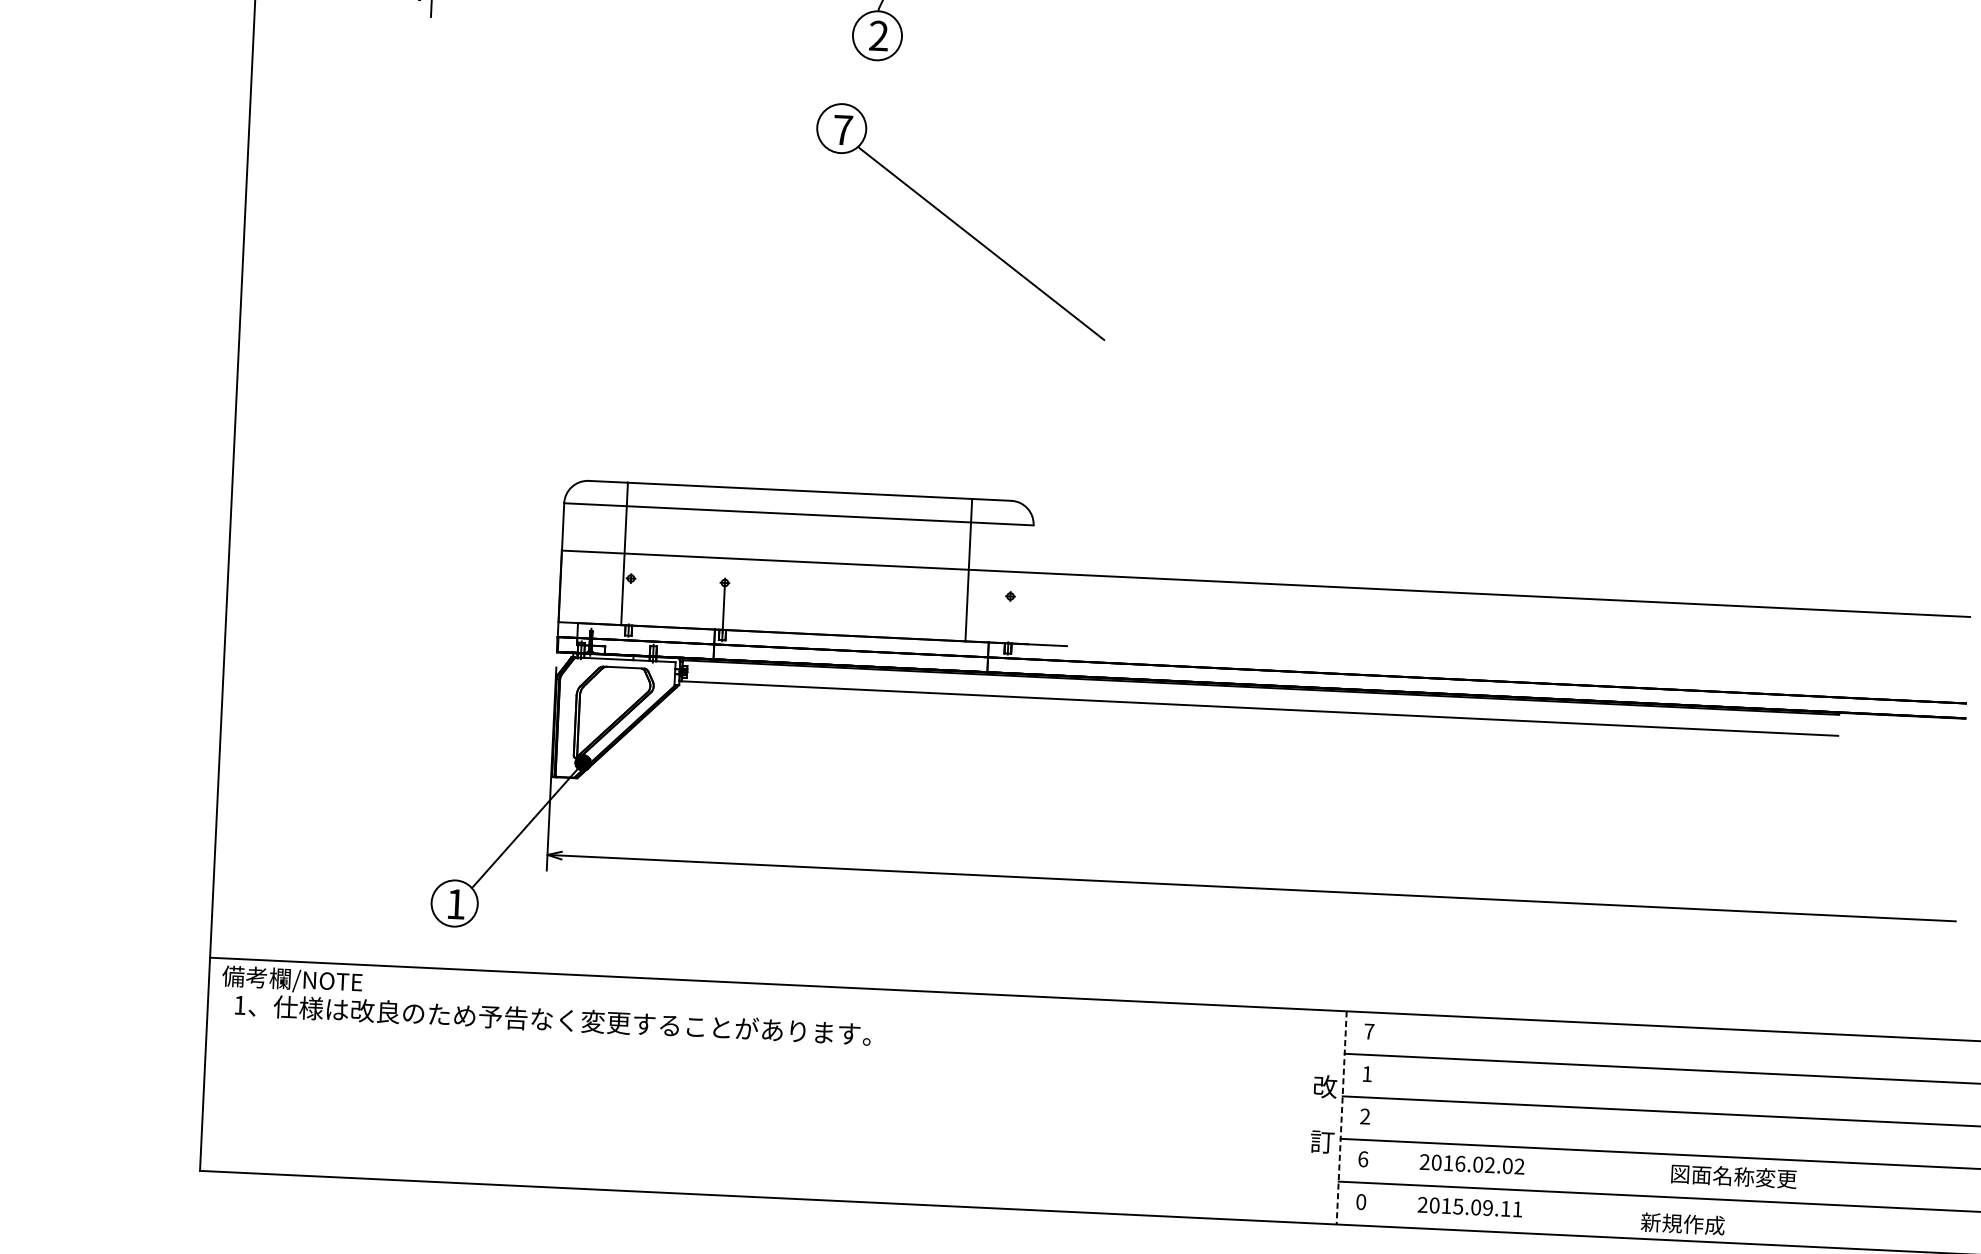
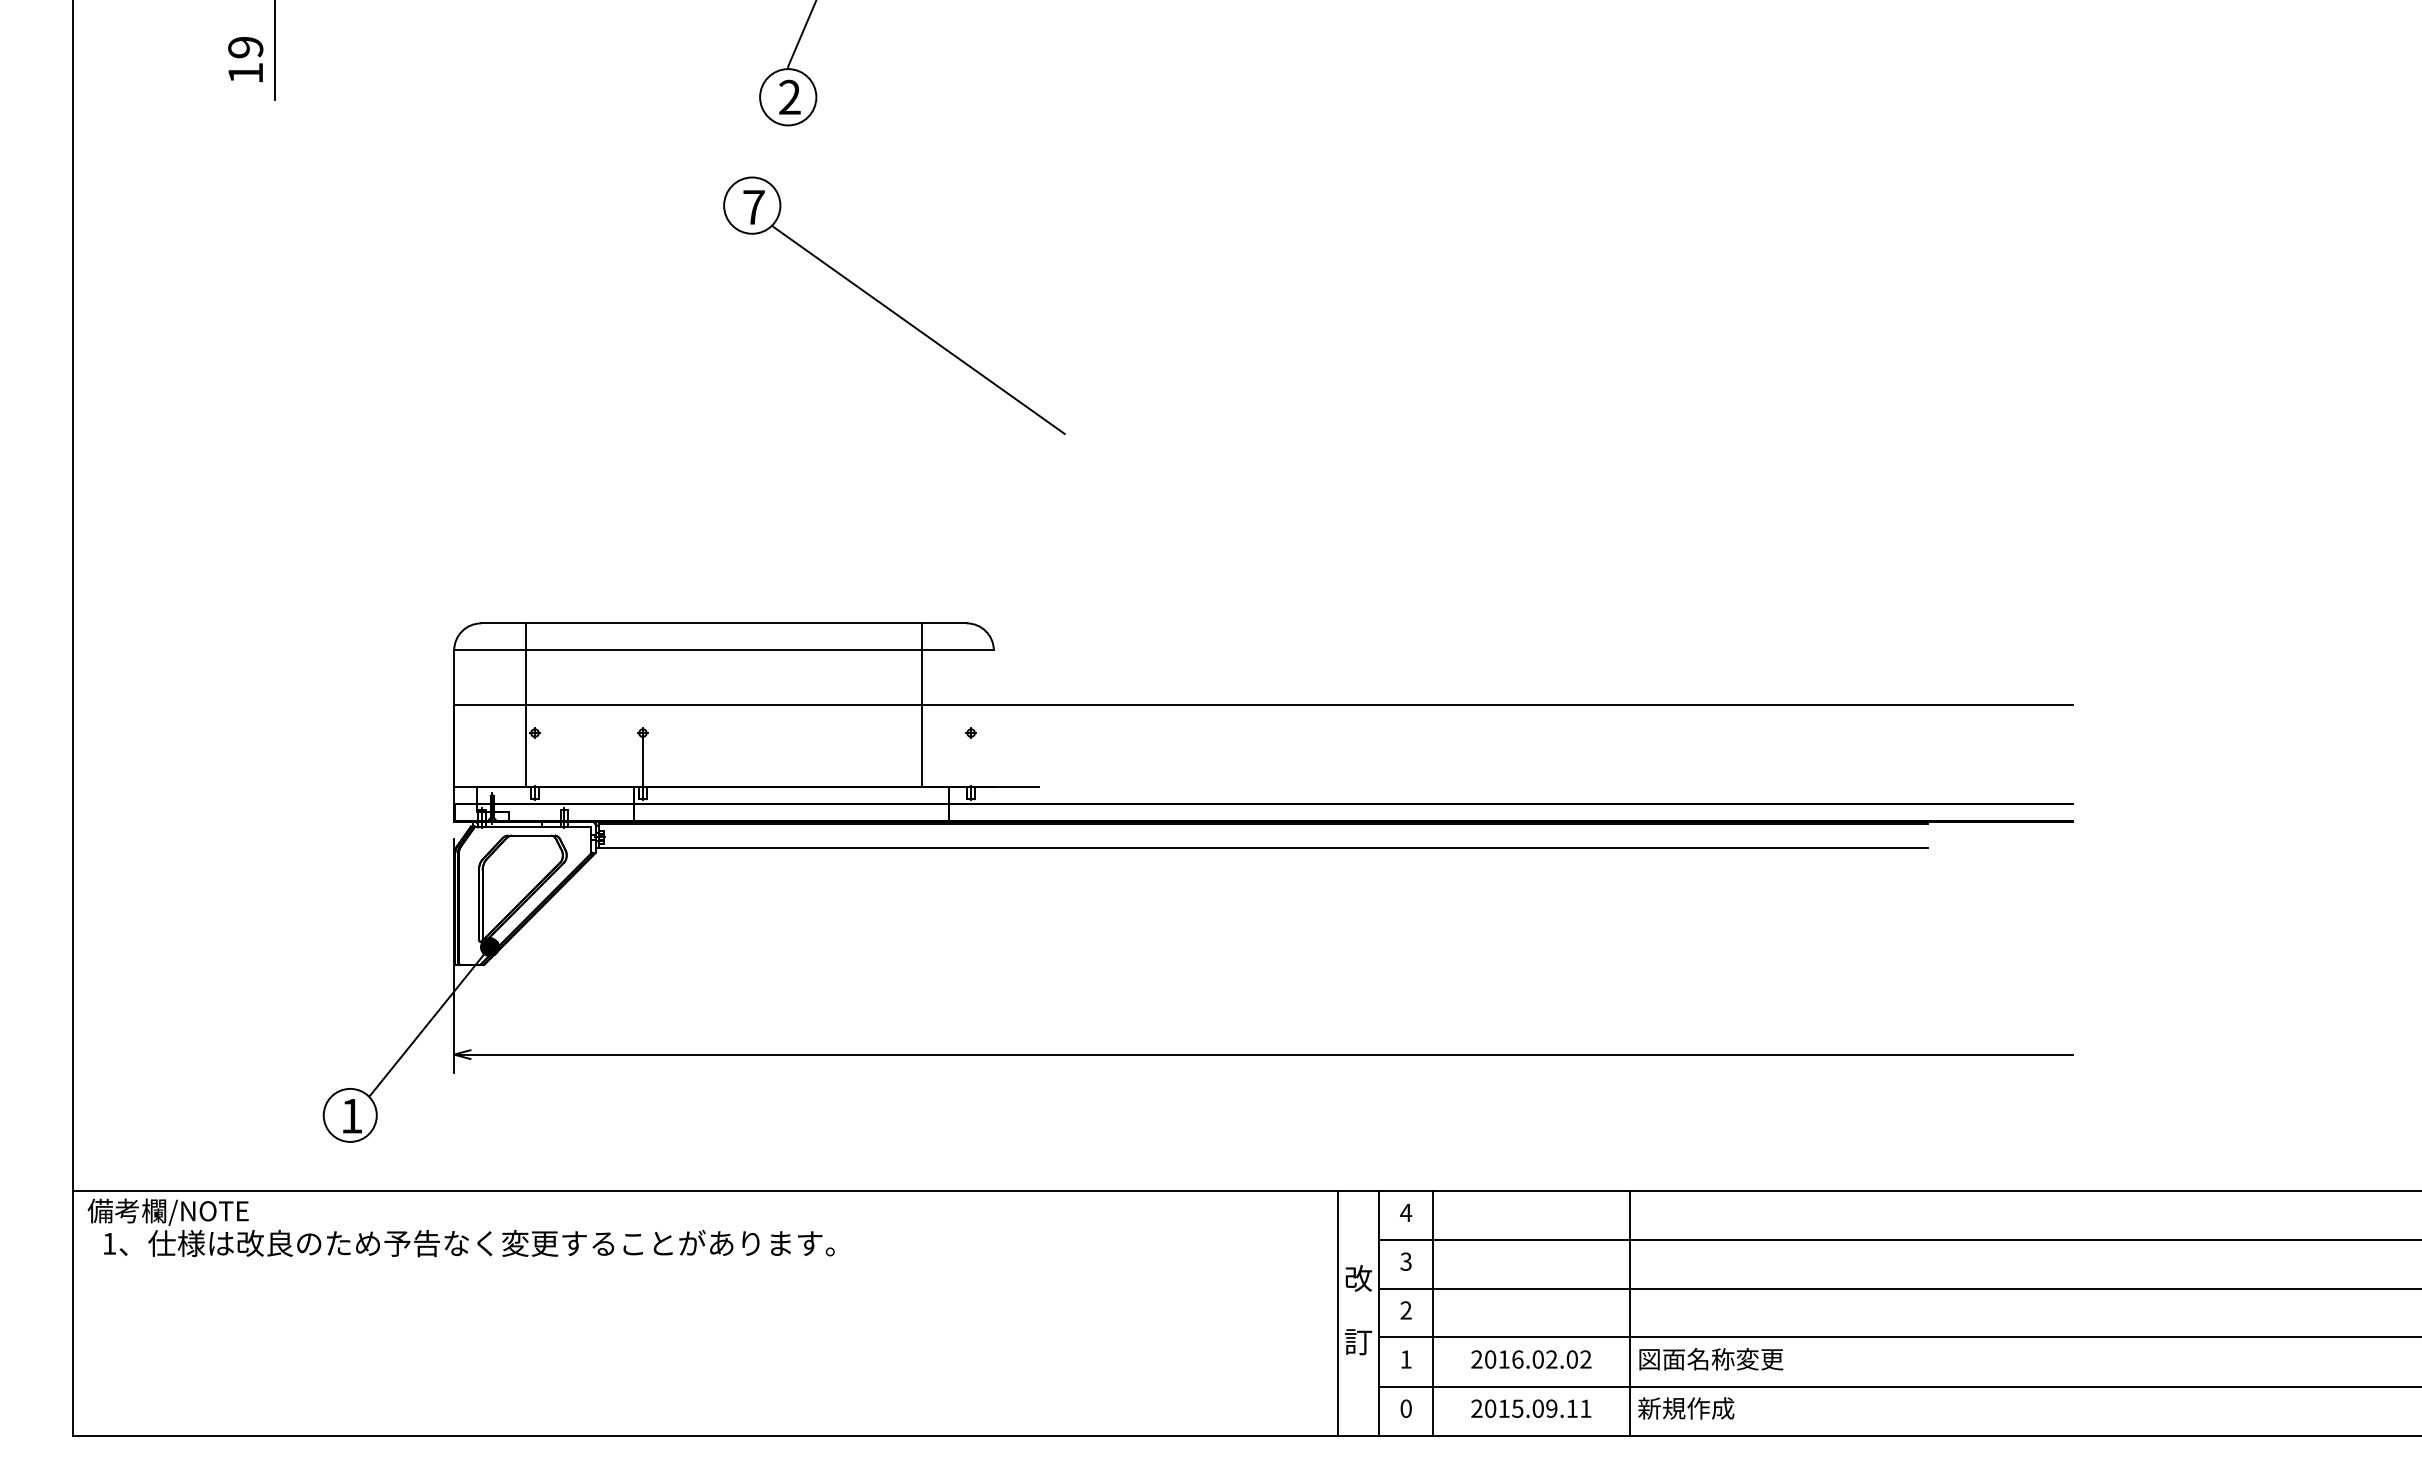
text: (1369, 1031) -> (1406, 1212), 7 -> 4
text: (1366, 1073) -> (1405, 1261), 1 -> 3
line: (1305, 1115) -> (1337, 1312), added
line: (1341, 1118) -> (1379, 1313), dashed -> solid
line: (1388, 1119) -> (1433, 1312), added
line: (1559, 1127) -> (1629, 1312), added
text: (1362, 1159) -> (1405, 1359), 6 -> 1
text: (1734, 1176) -> (1711, 1359), moved
text: (1683, 1223) -> (1686, 1408), moved

